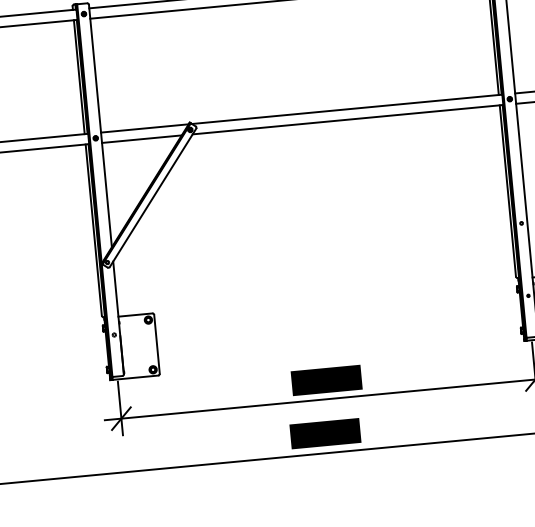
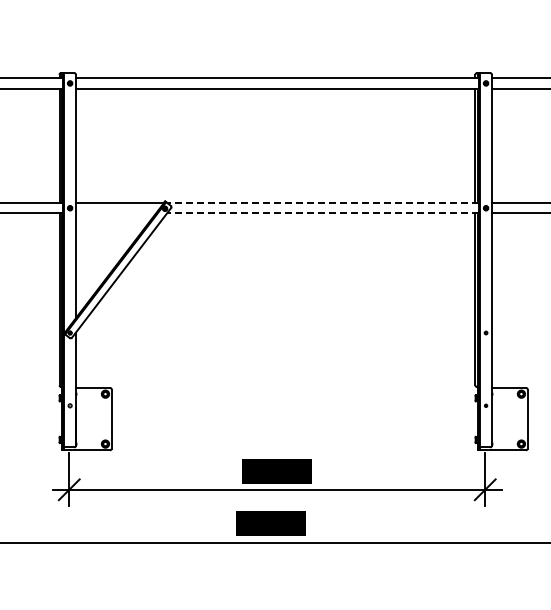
line: (347, 109) -> (323, 203), solid -> dashed
line: (348, 119) -> (323, 213), solid -> dashed
line: (141, 139) -> (115, 213), removed

